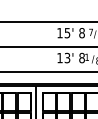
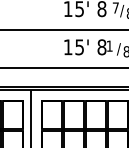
text: (67, 57) -> (79, 46), 13' -> 15'

